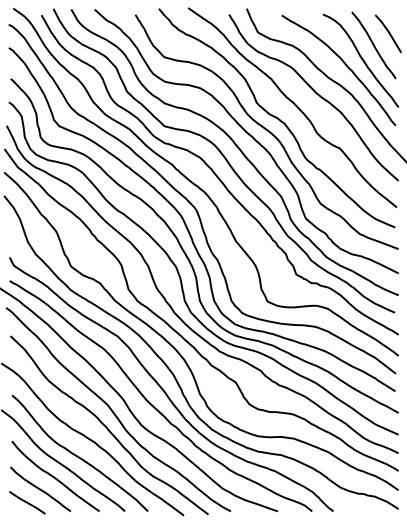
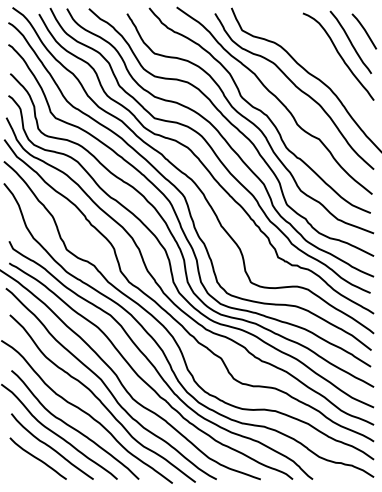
curve: (343, 63) -> (322, 59), removed
line: (27, 502) -> (25, 471), removed

